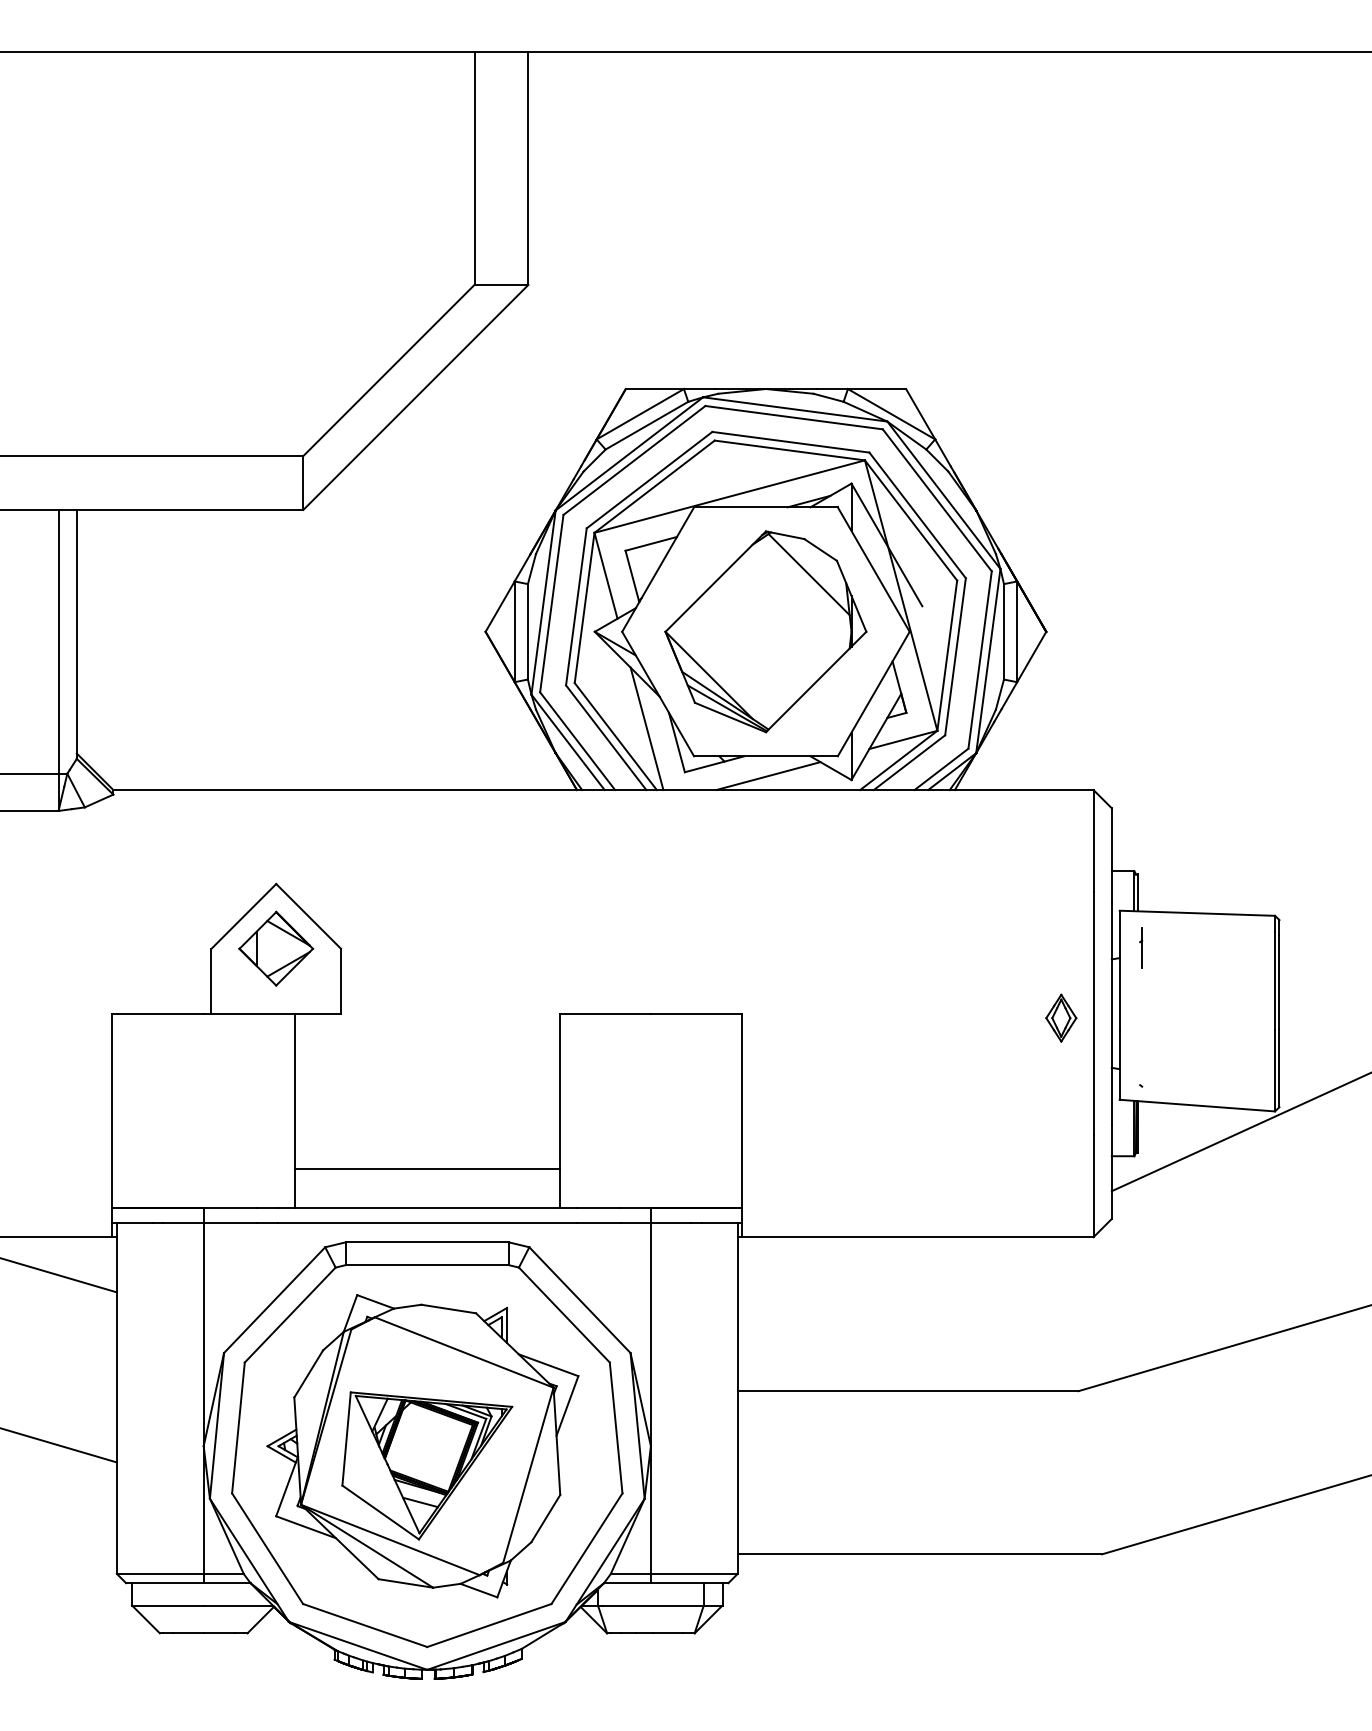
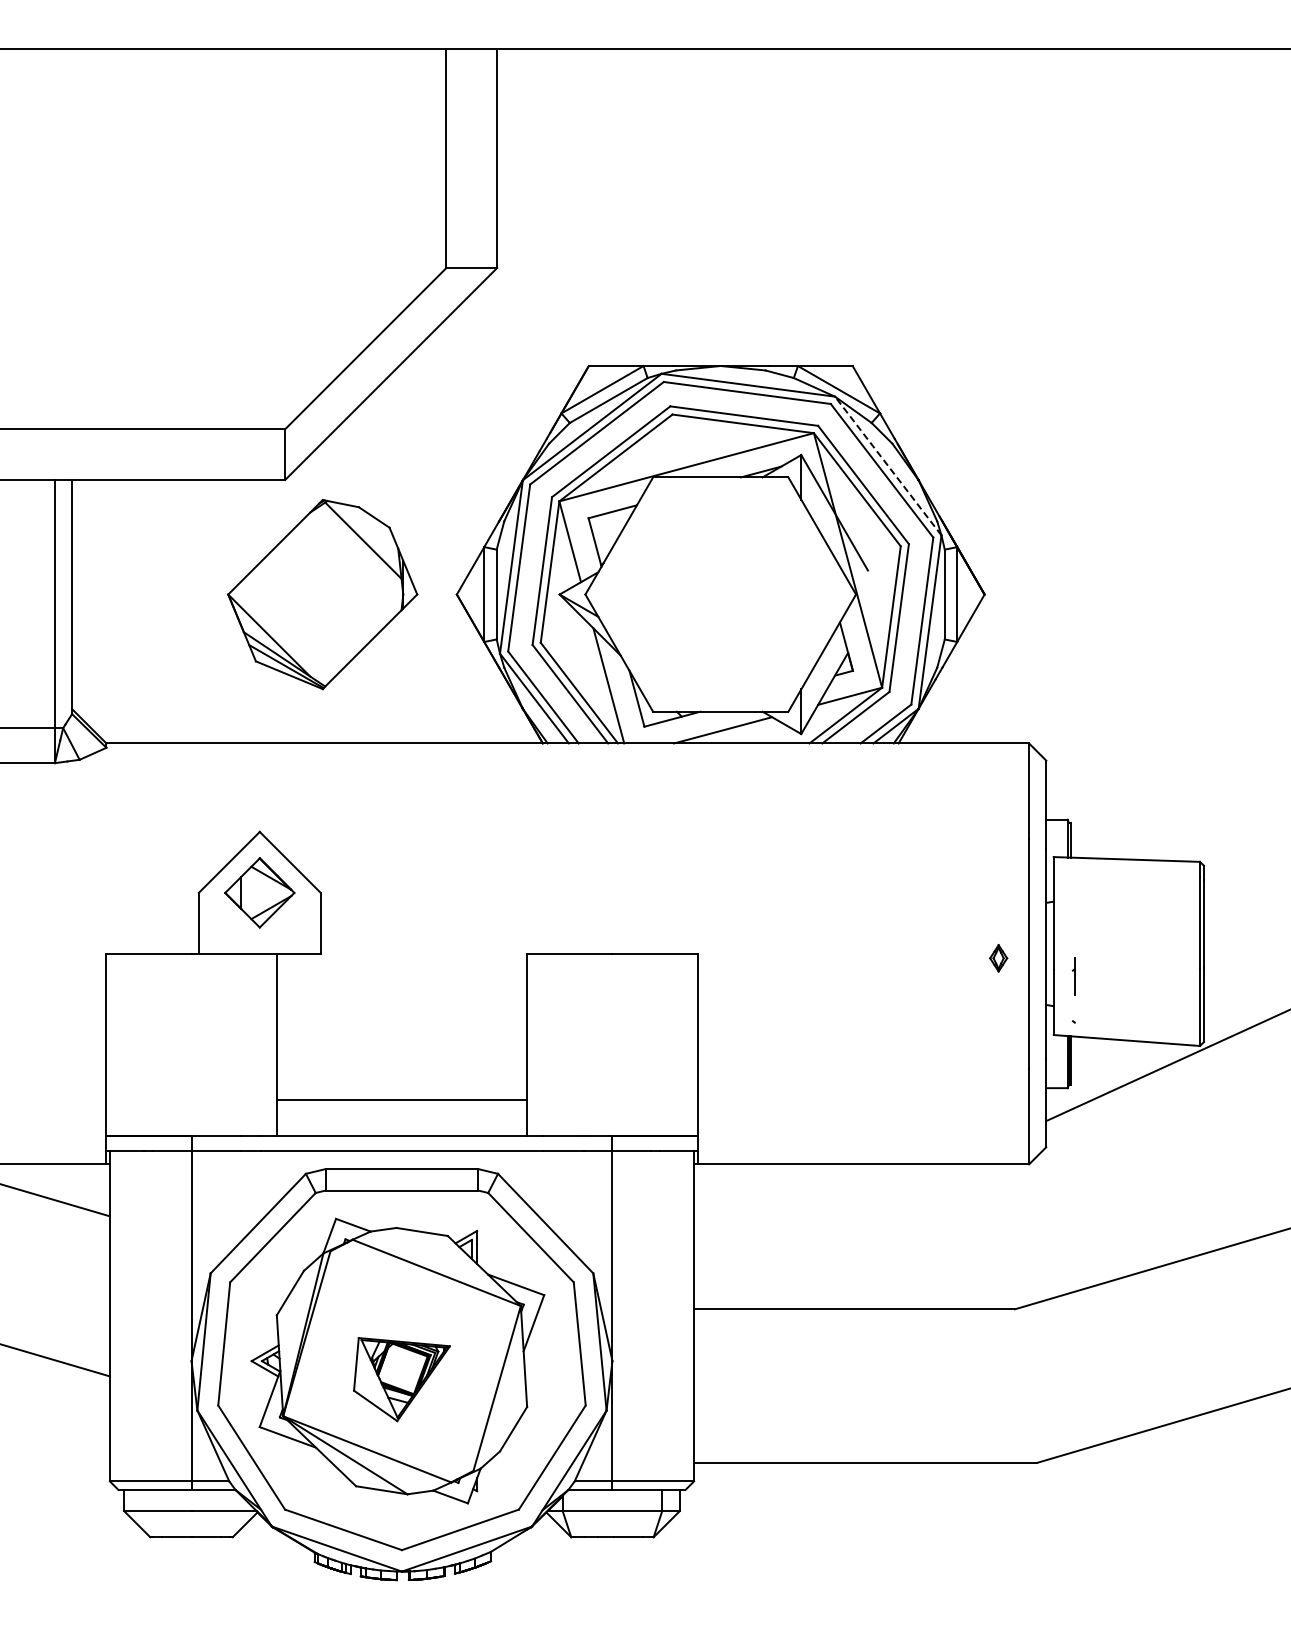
line: (943, 494) -> (887, 465), solid -> dashed
part: (765, 631) -> (322, 594), moved
part: (1140, 948) -> (1073, 976), moved
part: (1061, 1018) -> (998, 958), size x0.6
part: (426, 1465) -> (401, 1379), size x0.6

